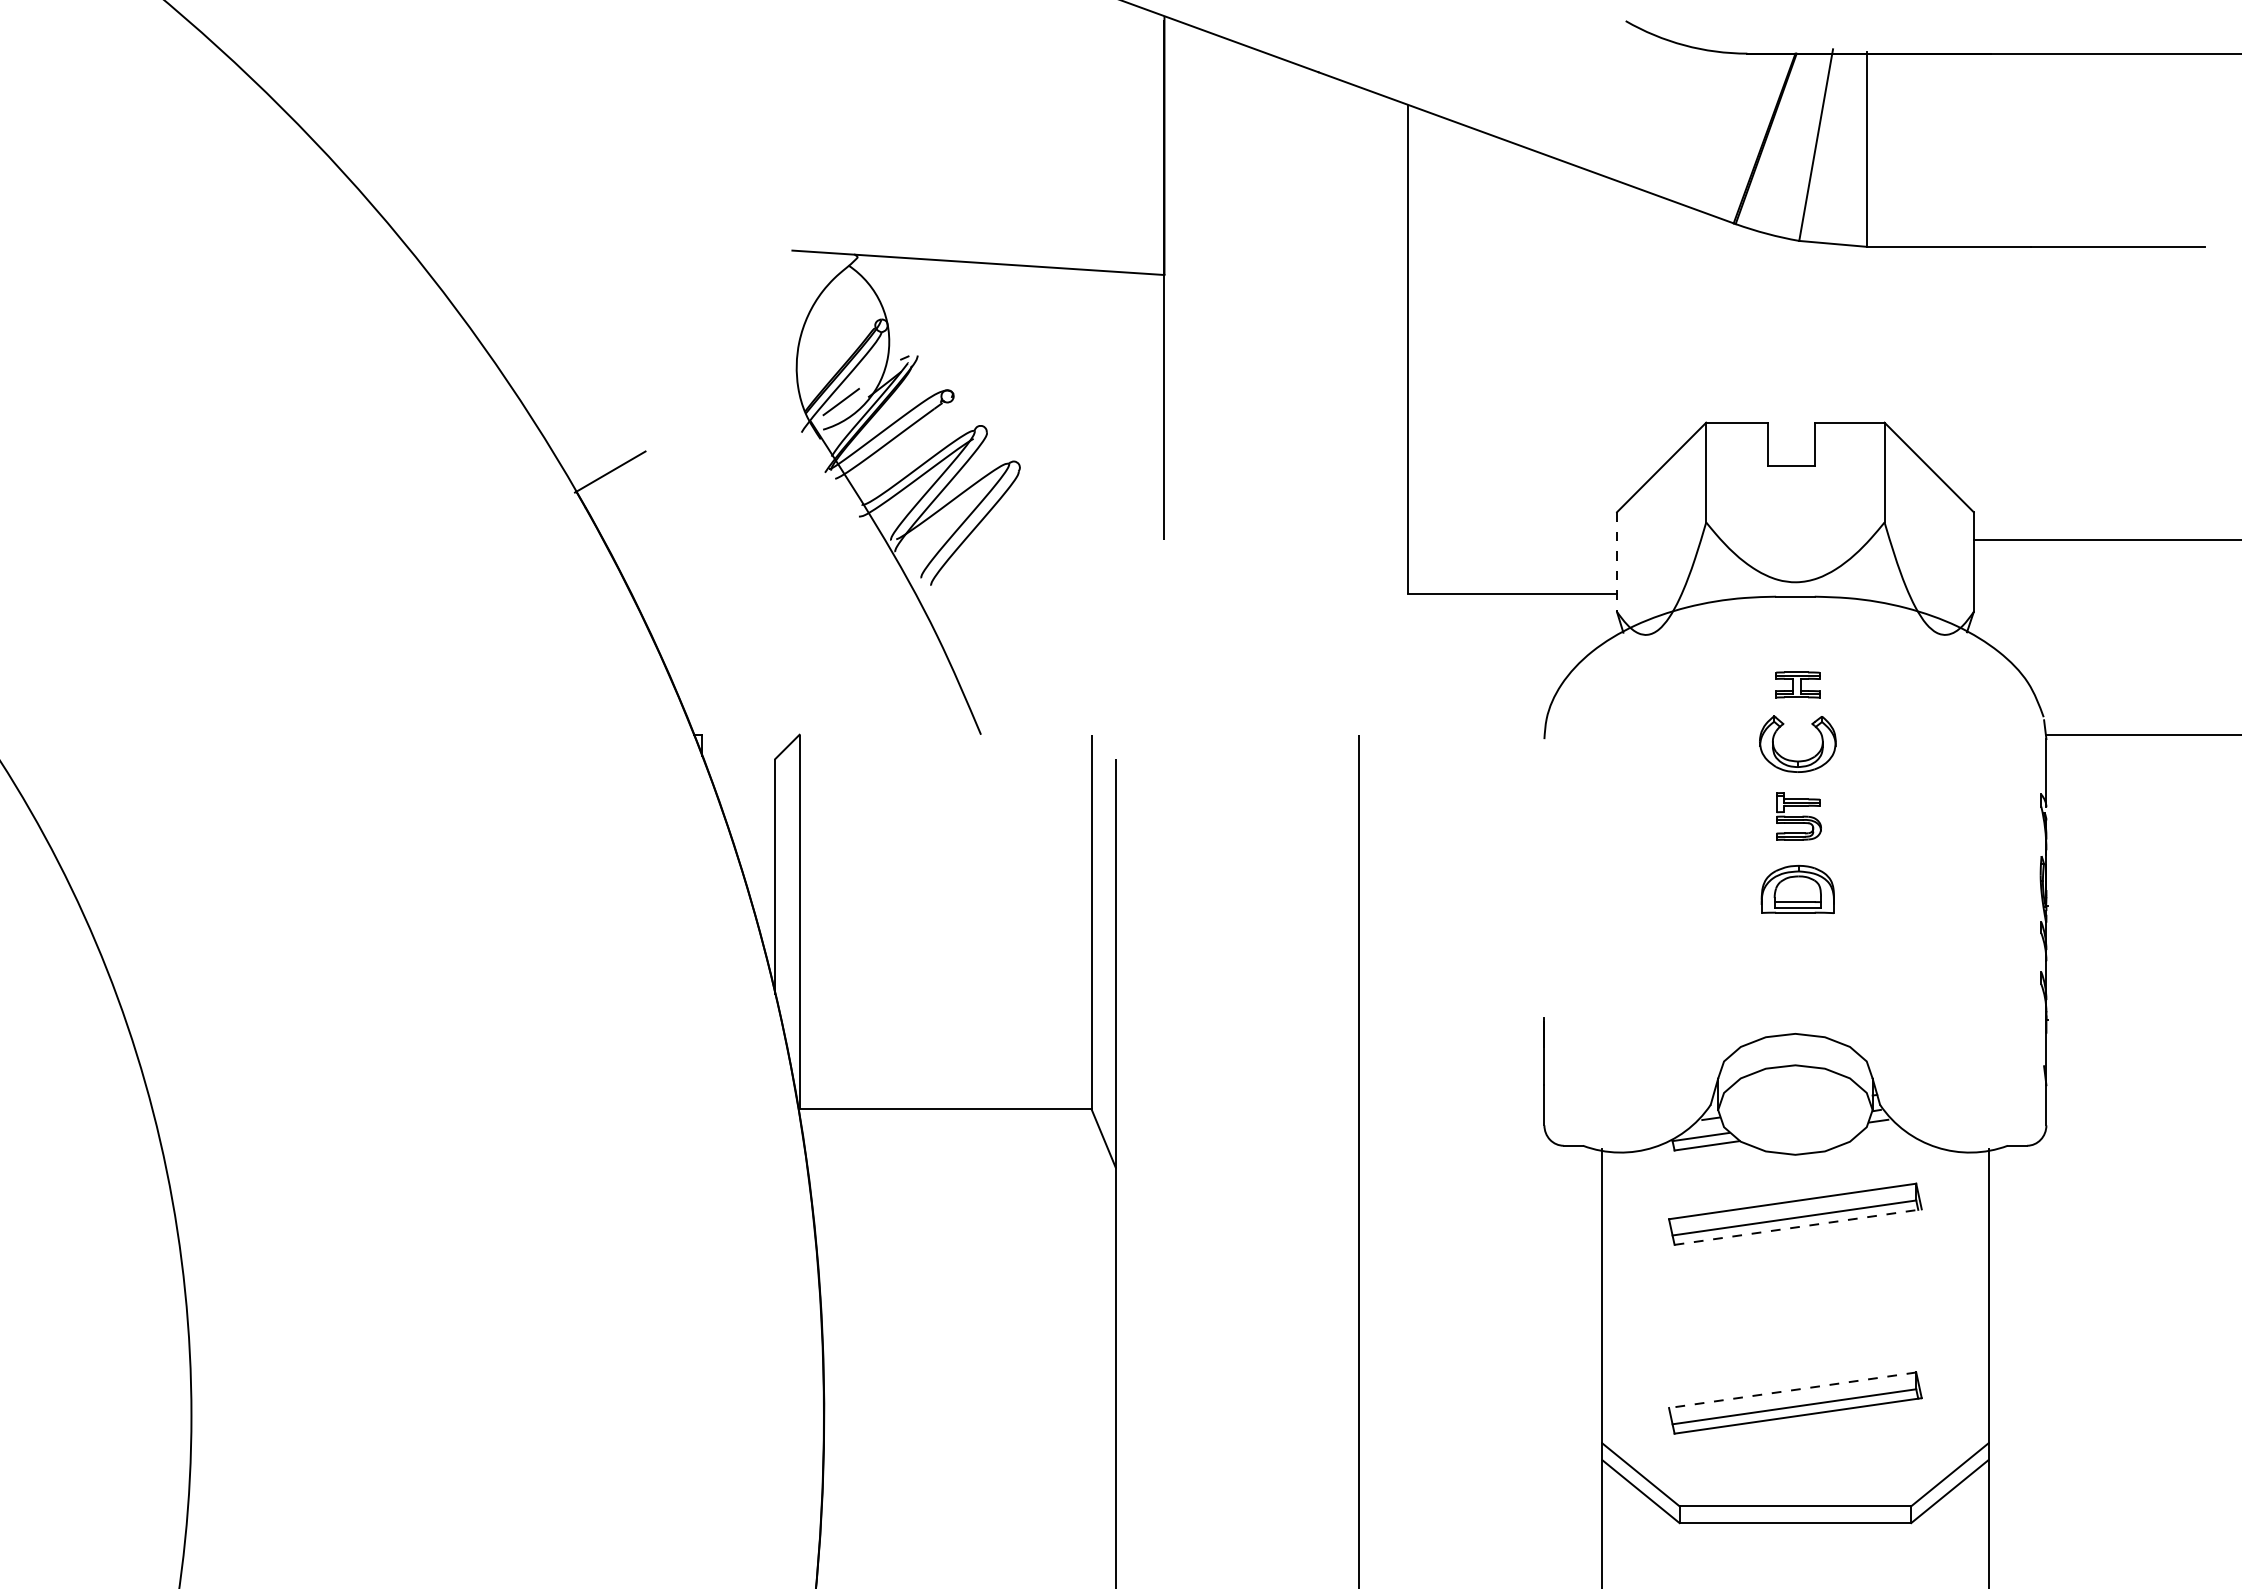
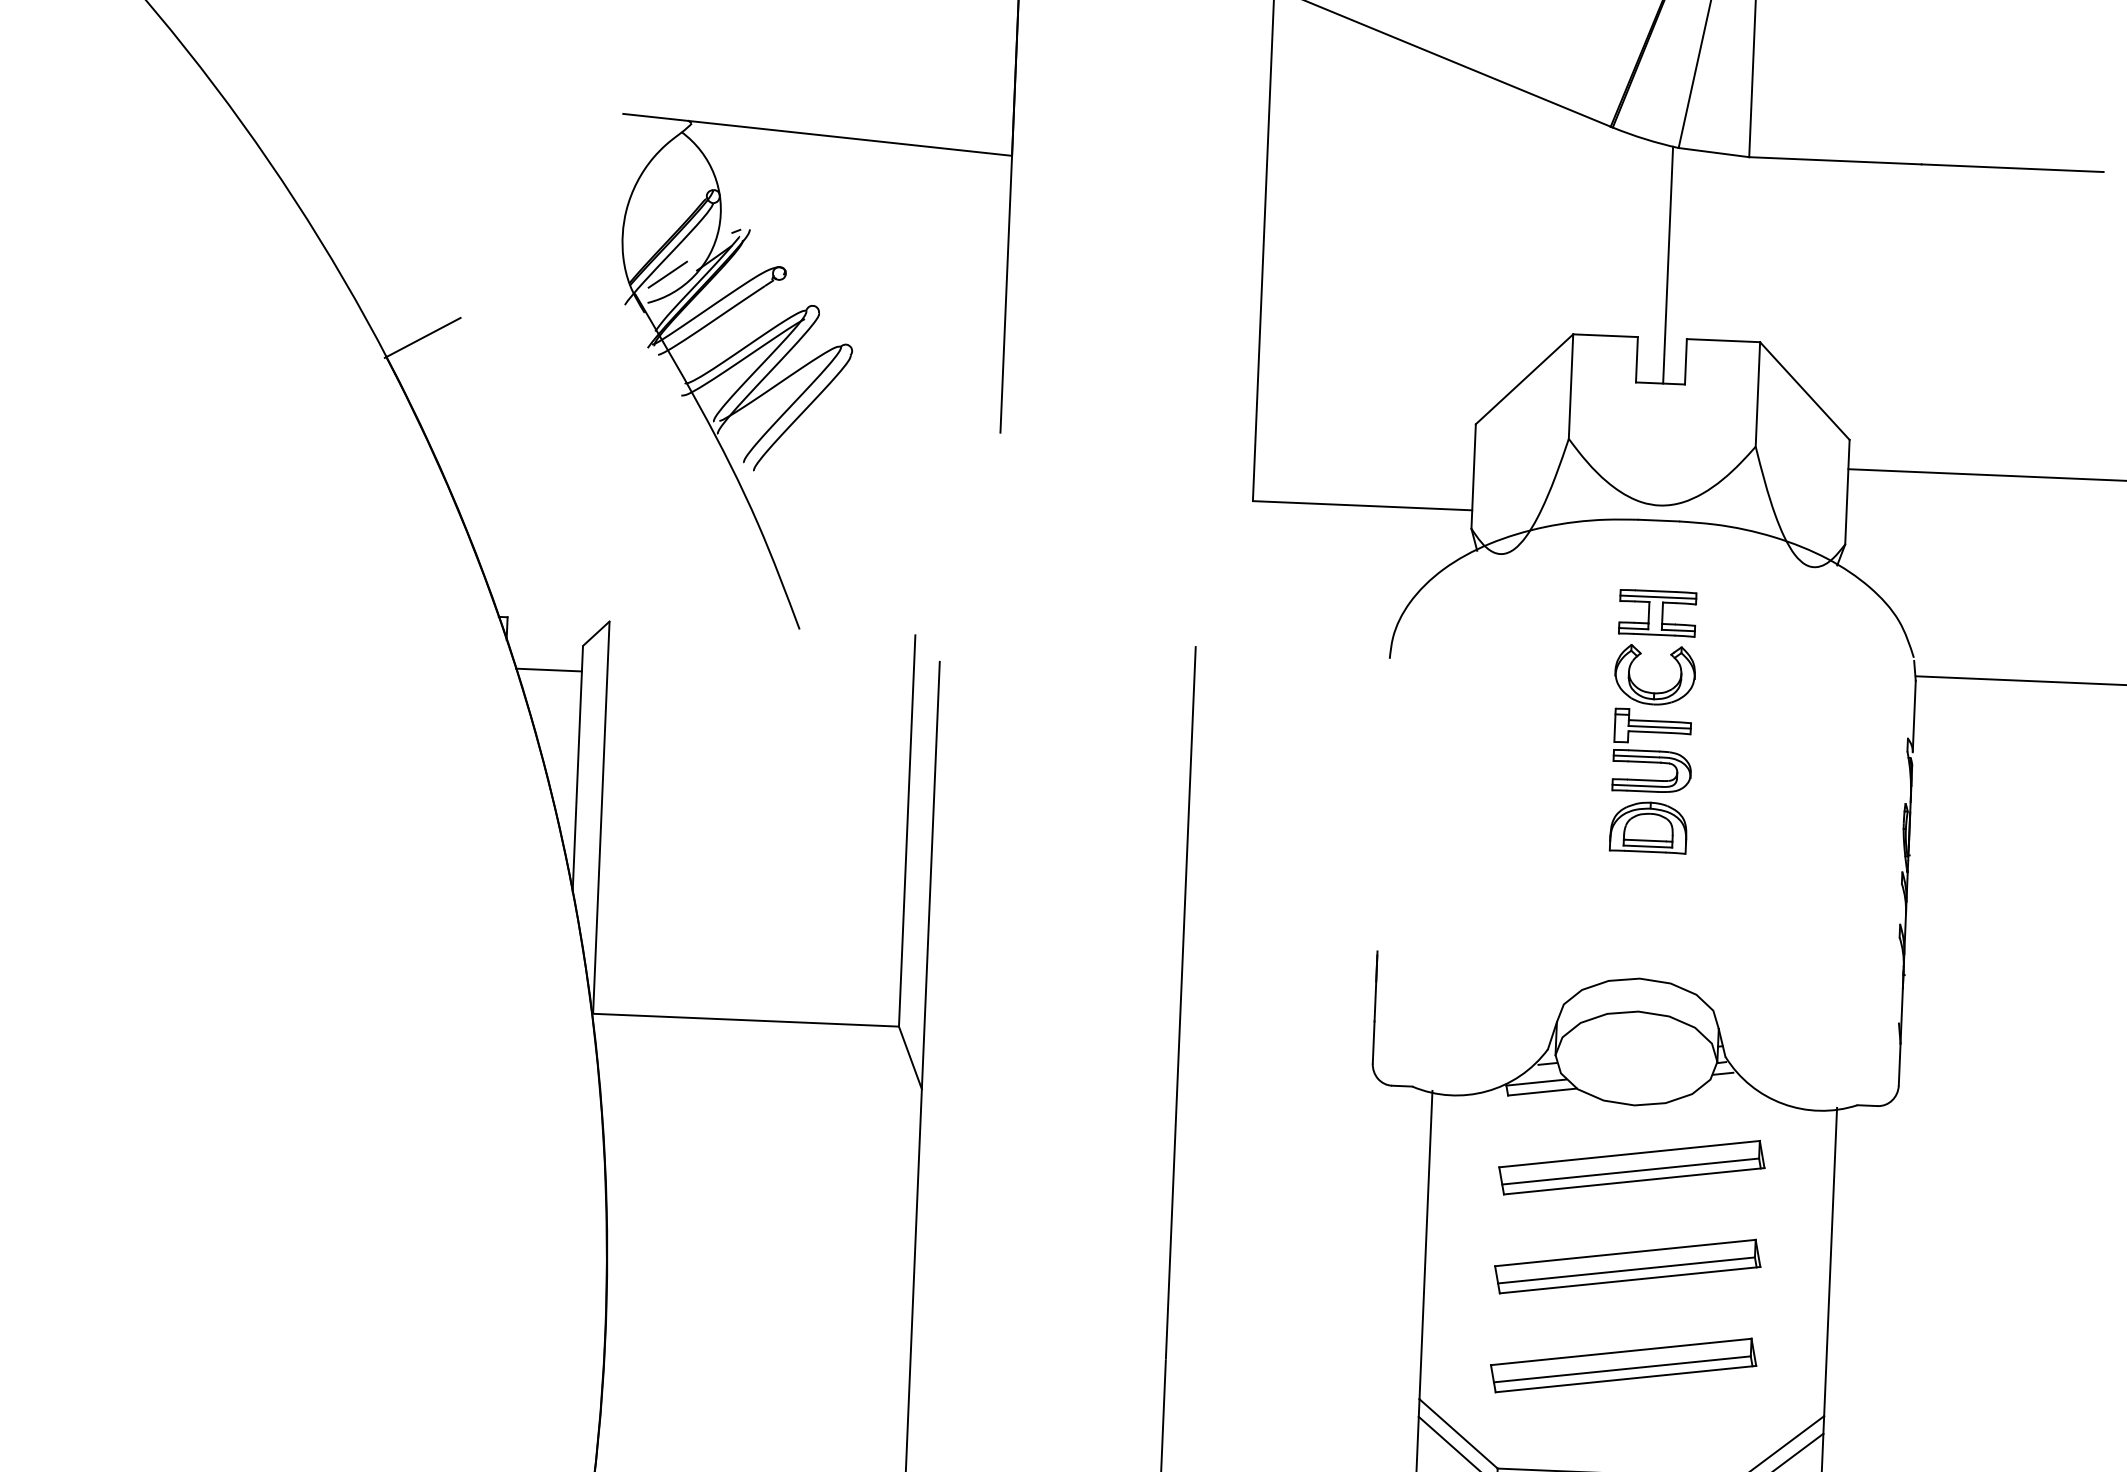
line: (1793, 352) -> (1667, 264), added
line: (1617, 562) -> (1474, 476), dashed -> solid
part: (1797, 684) -> (1657, 612), size x1.67
line: (743, 783) -> (548, 670), added
part: (1798, 816) -> (1652, 751), size x1.67
line: (1798, 1227) -> (1634, 1181), dashed -> solid
part: (1795, 1308) -> (1627, 1266), added
line: (1792, 1390) -> (1621, 1352), dashed -> solid

